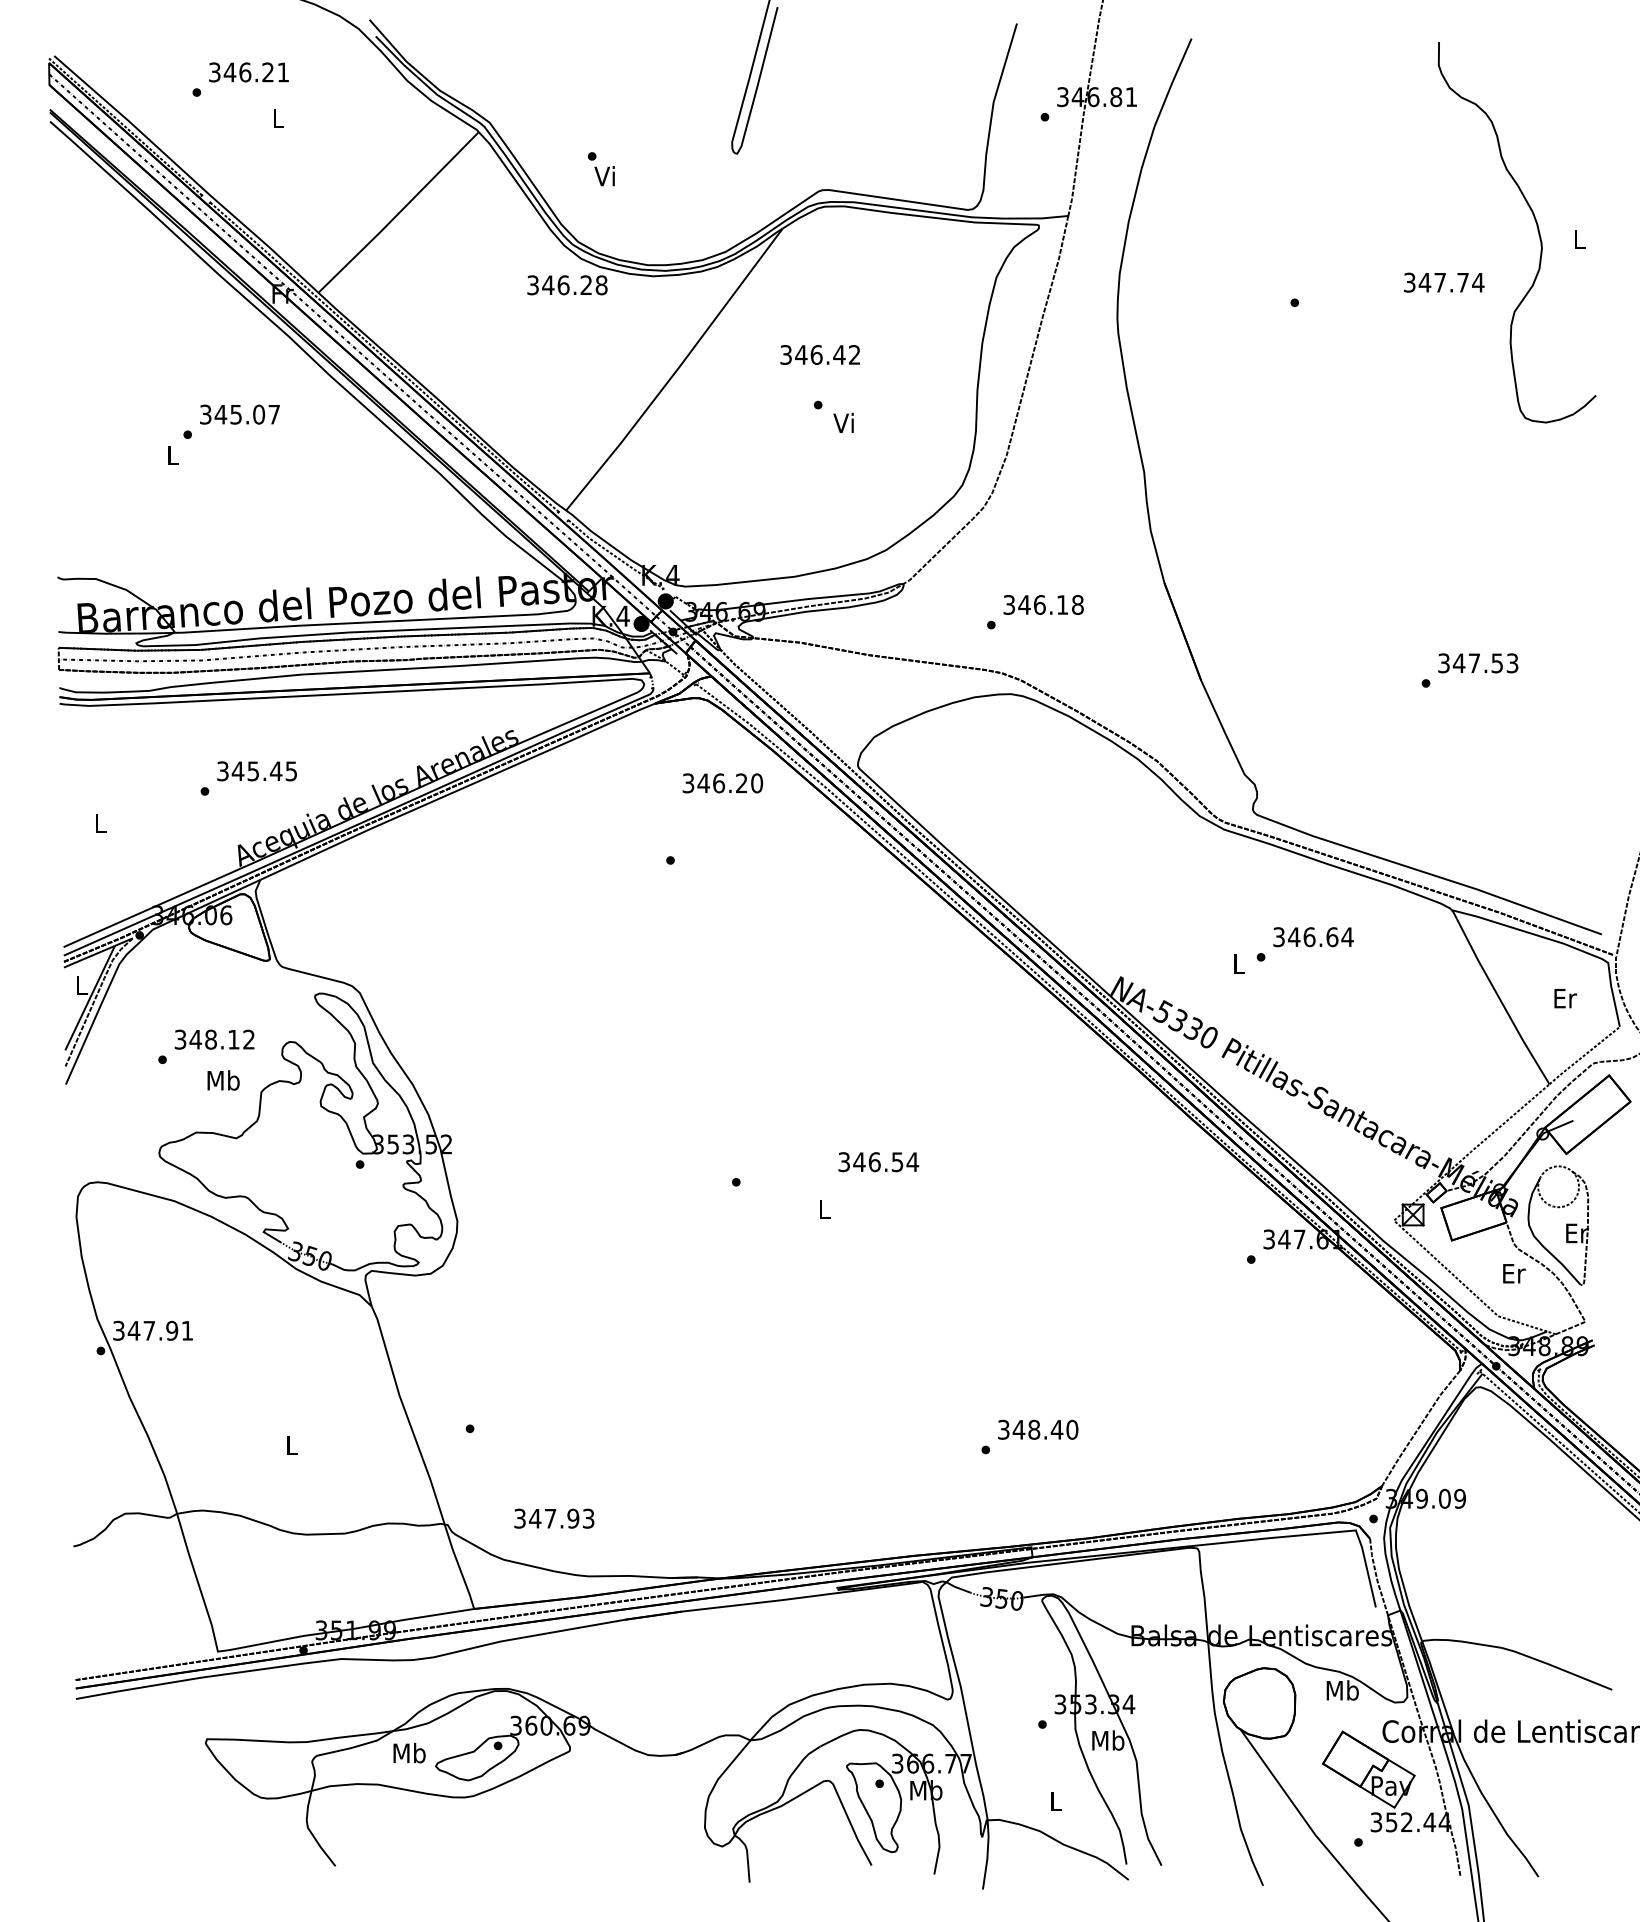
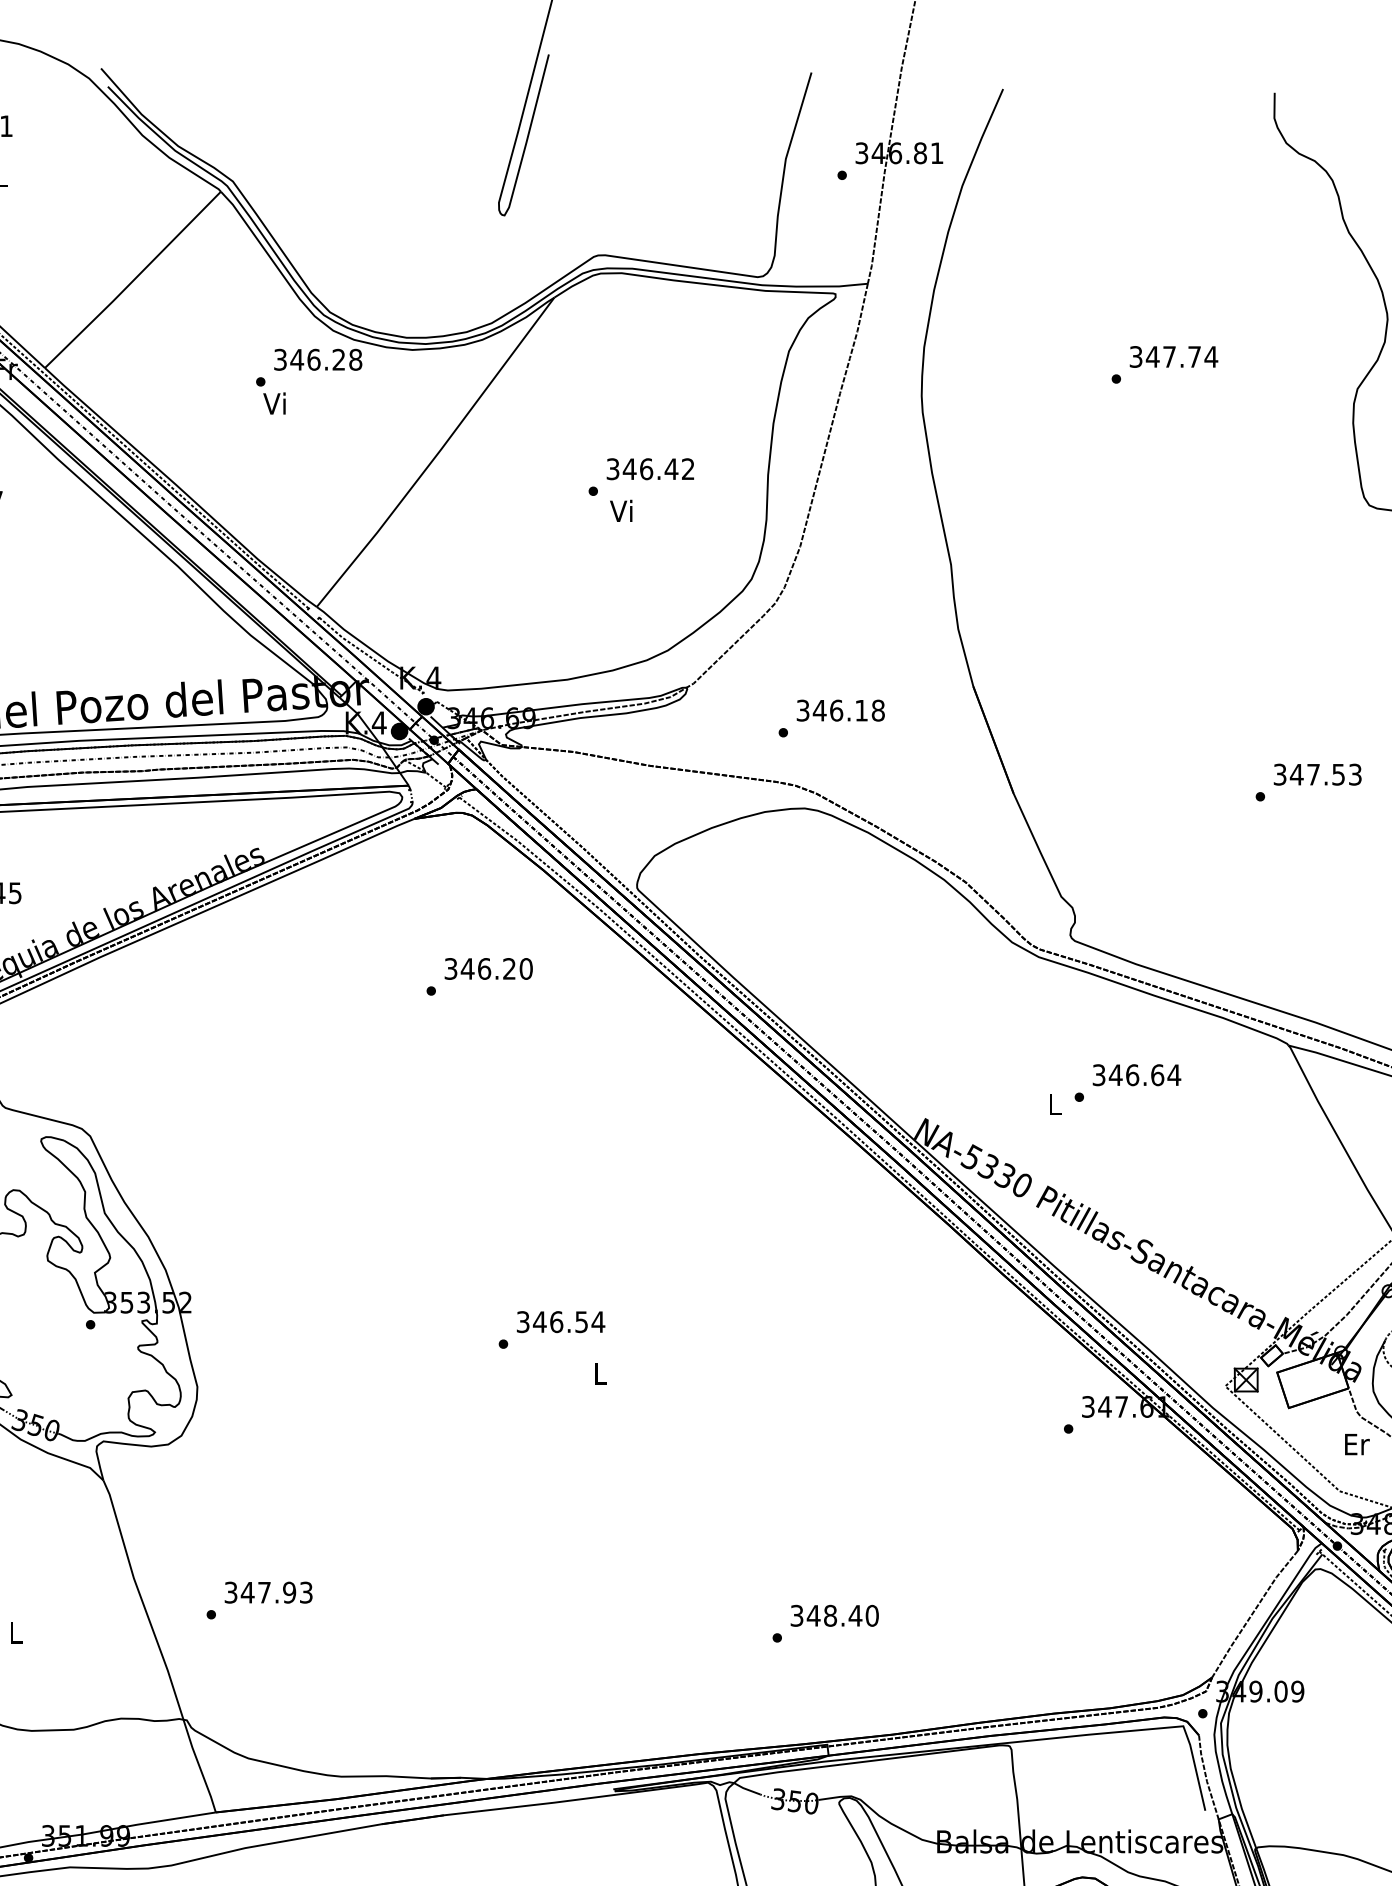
text: (600, 169) -> (269, 396), moved
text: (1444, 282) -> (1174, 356), moved
text: (819, 354) -> (649, 468), moved
text: (722, 783) -> (488, 969), moved
text: (878, 1162) -> (560, 1322), moved
text: (554, 1518) -> (268, 1592), moved

